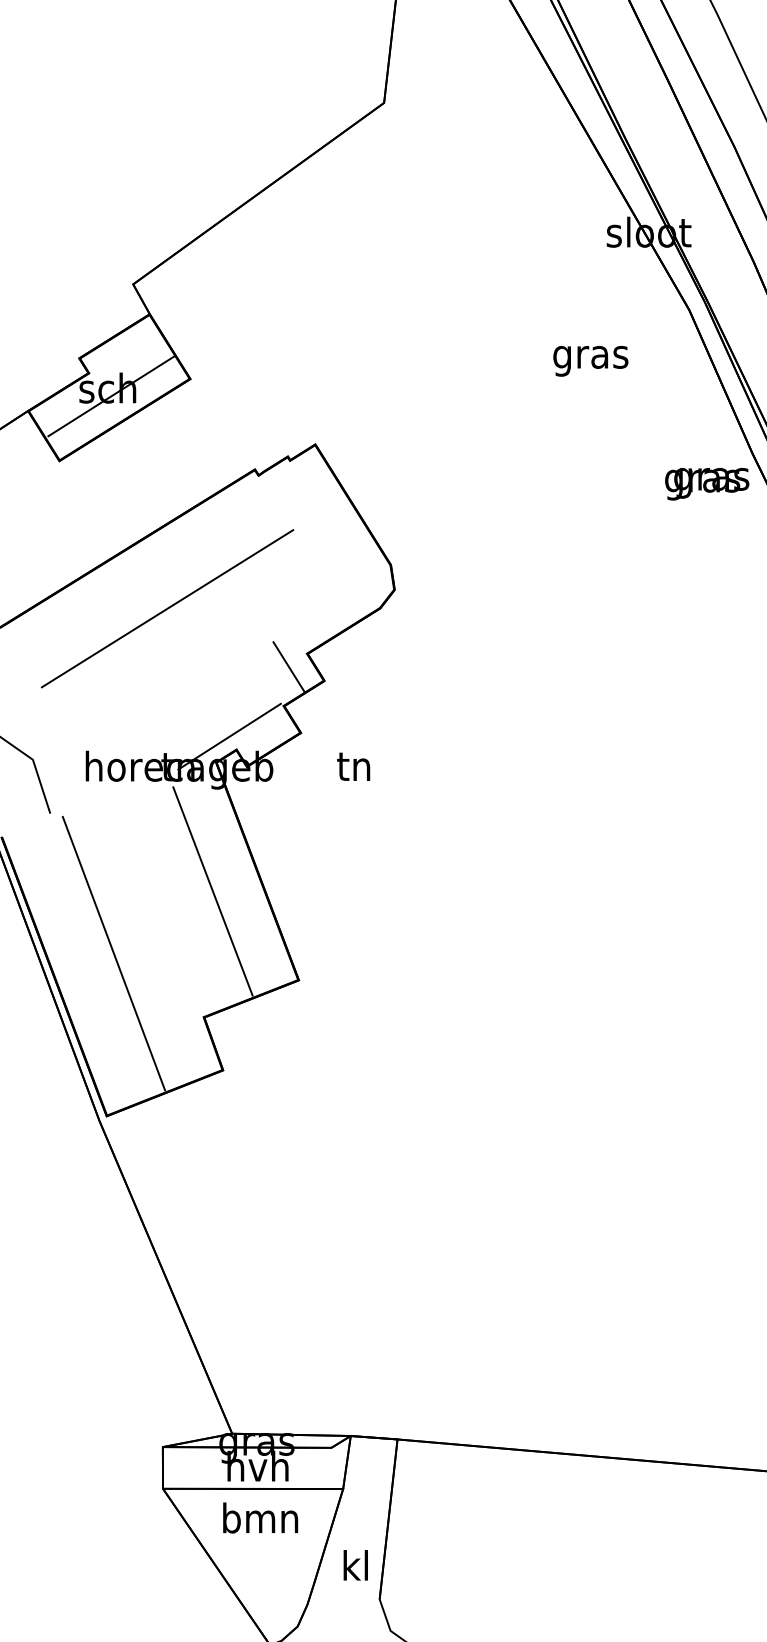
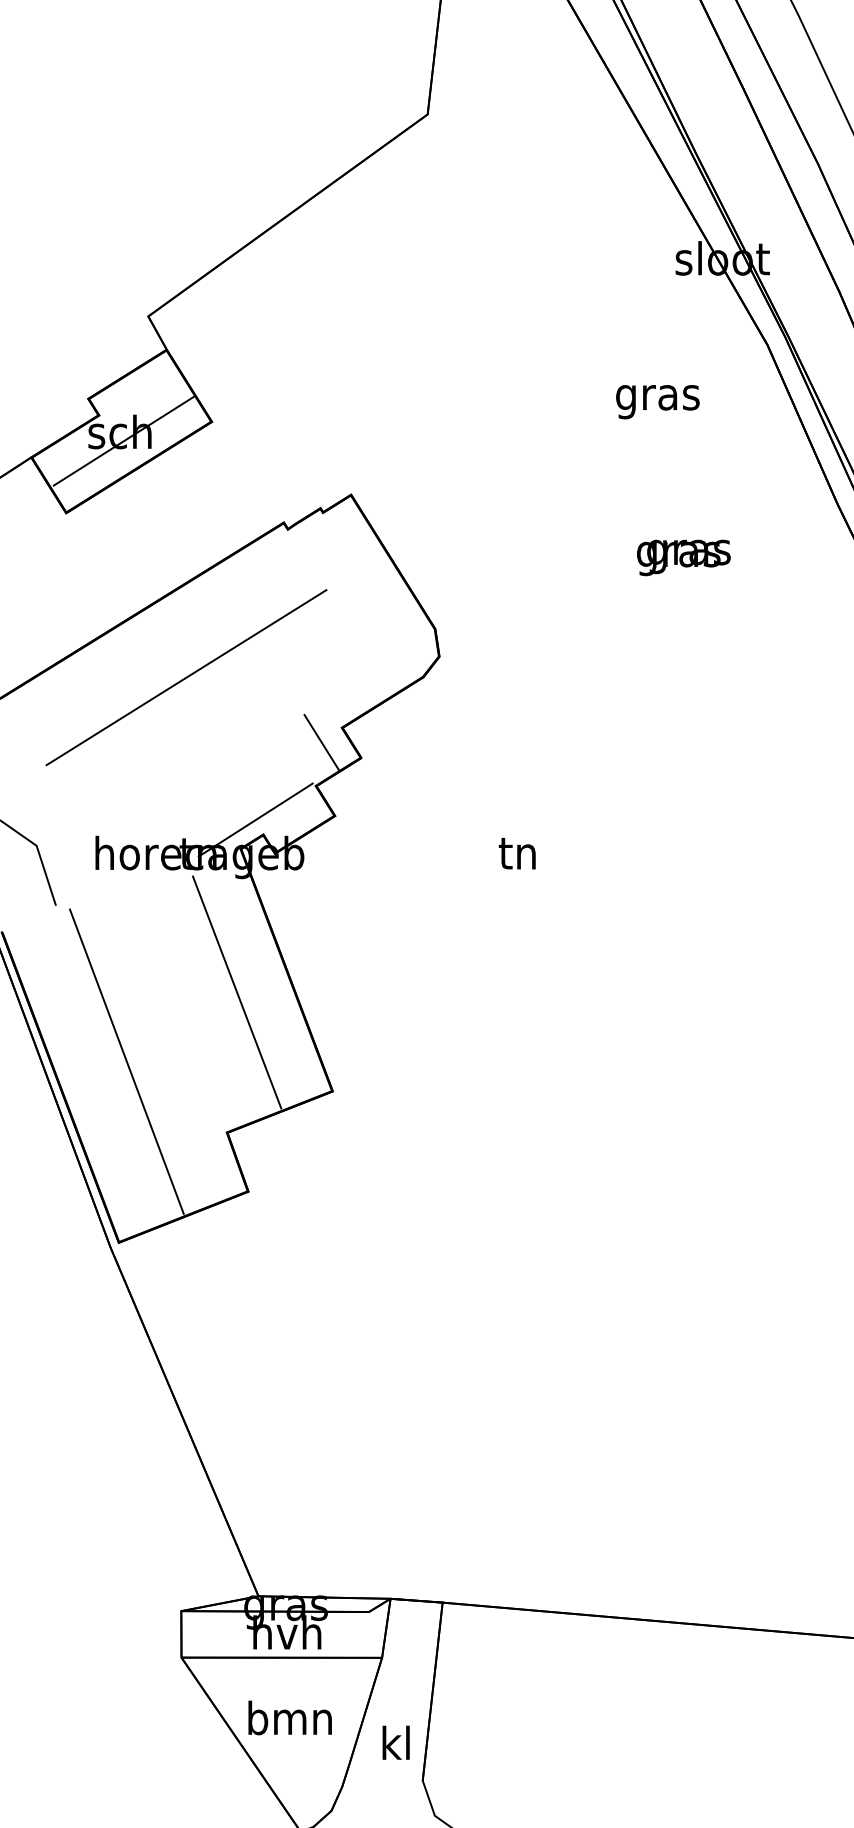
text: (707, 484) -> (684, 558), moved
text: (353, 766) -> (517, 853), moved
text: (260, 1517) -> (290, 1717), moved

